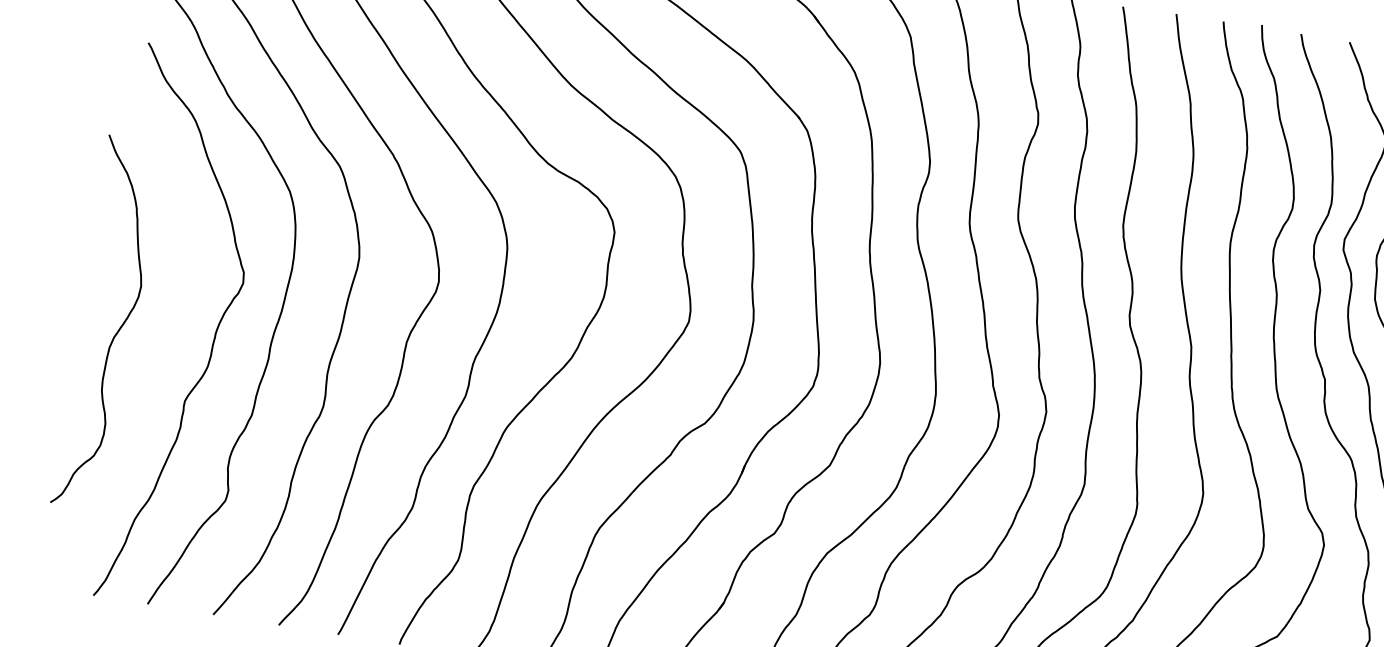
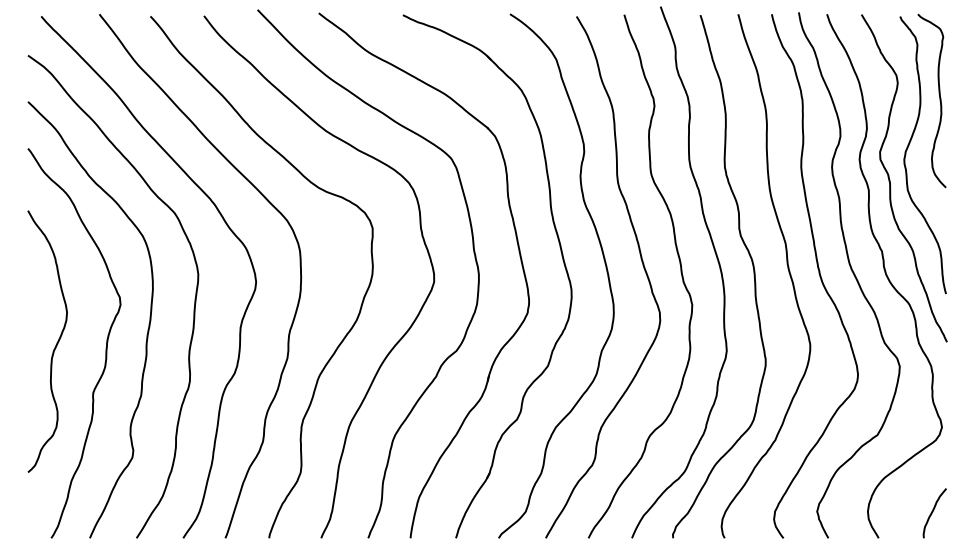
curve: (117, 330) -> (55, 345), moved

